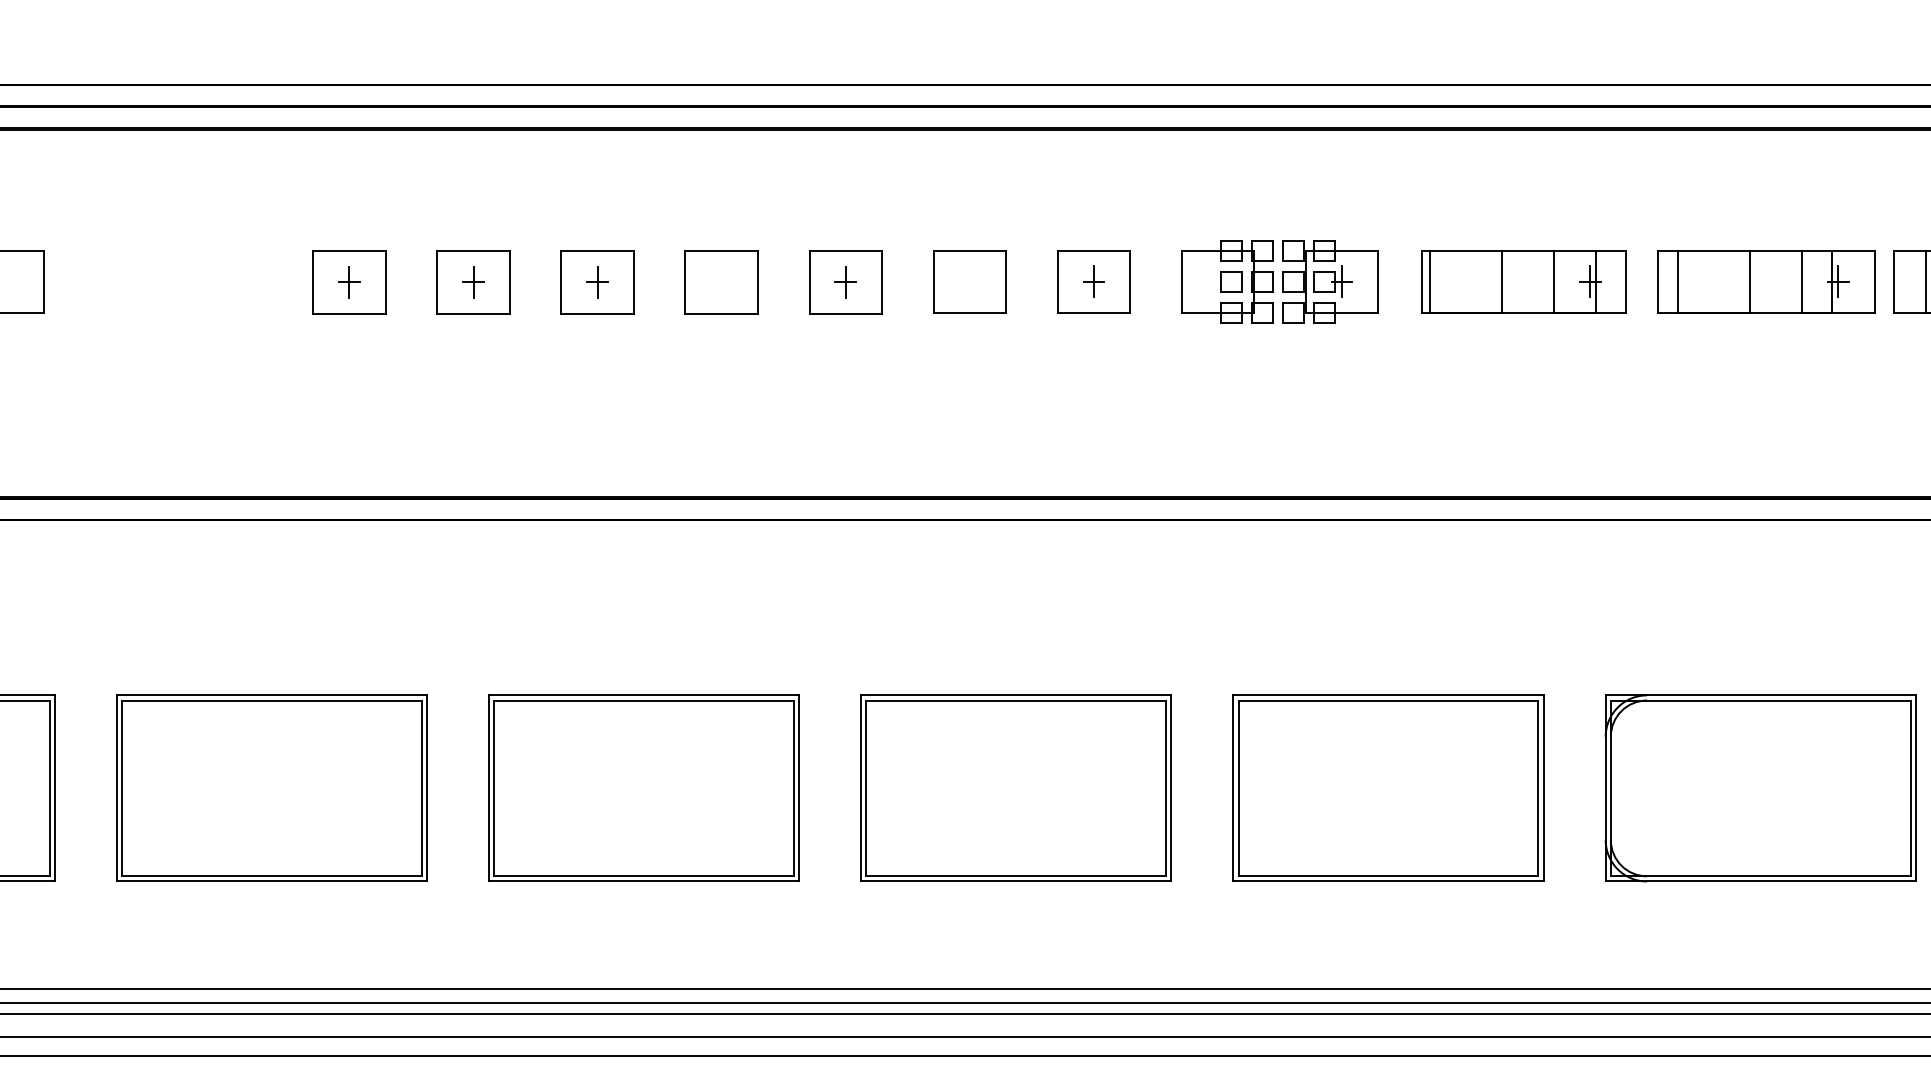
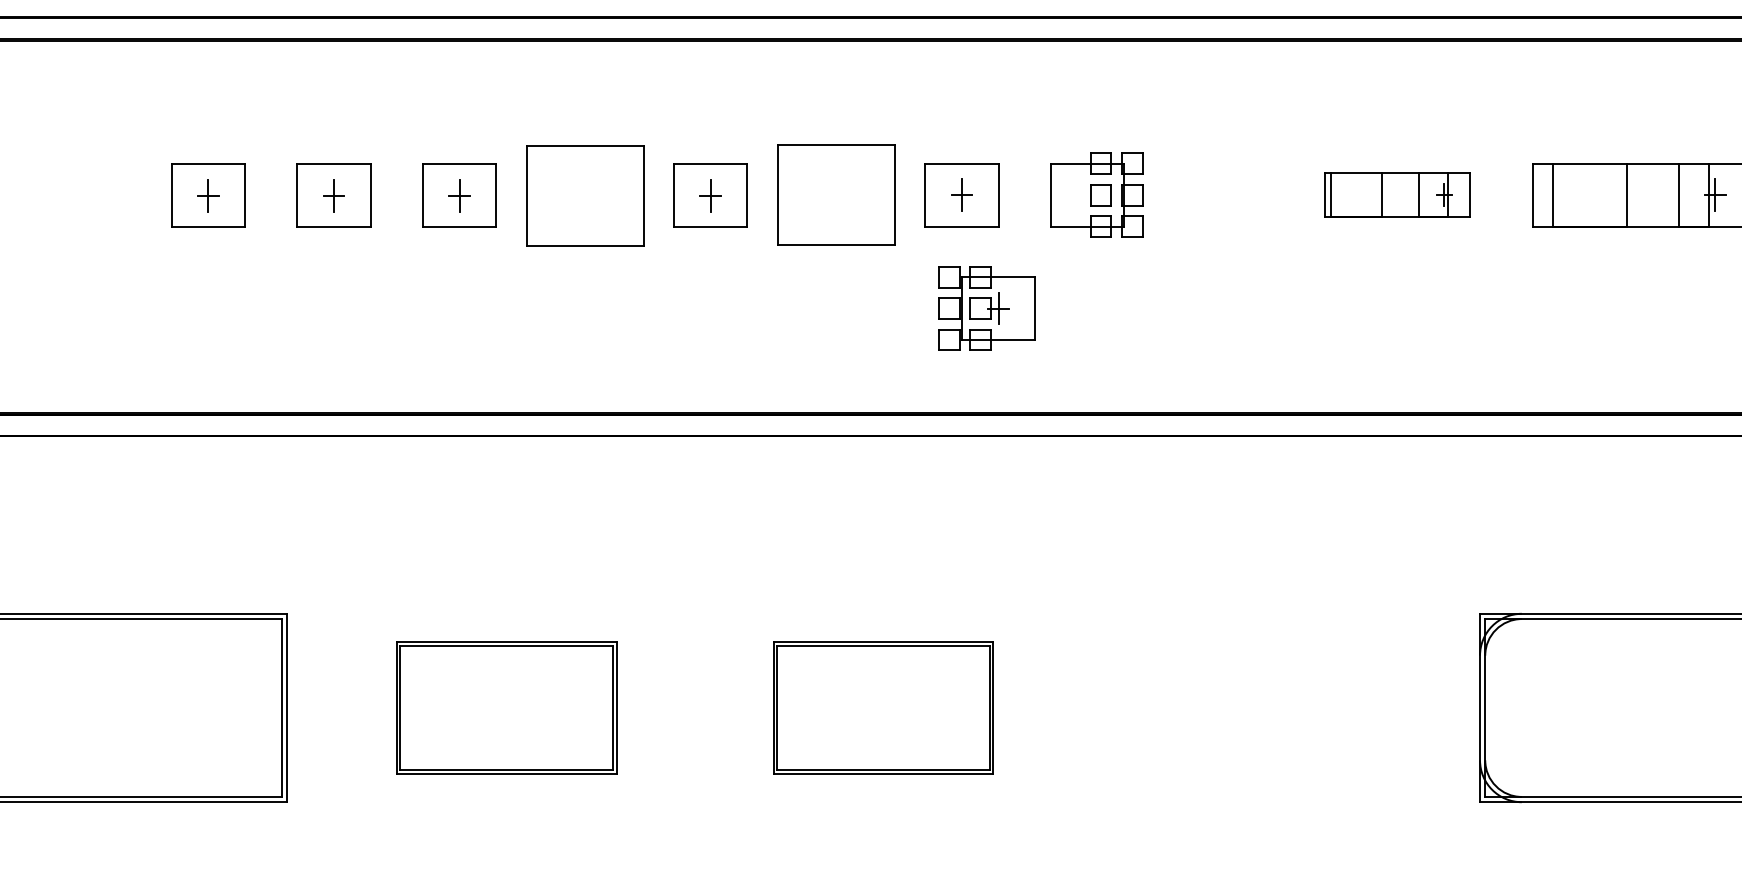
part: (969, 281) -> (836, 194), size x1.6
part: (1330, 281) -> (986, 308), moved
part: (1523, 281) -> (1396, 194), size x0.7
part: (721, 282) -> (585, 195), size x1.6
part: (643, 787) -> (506, 707), size x0.7
part: (1015, 787) -> (882, 707), size x0.7
part: (1388, 787) -> (1260, 707), removed

